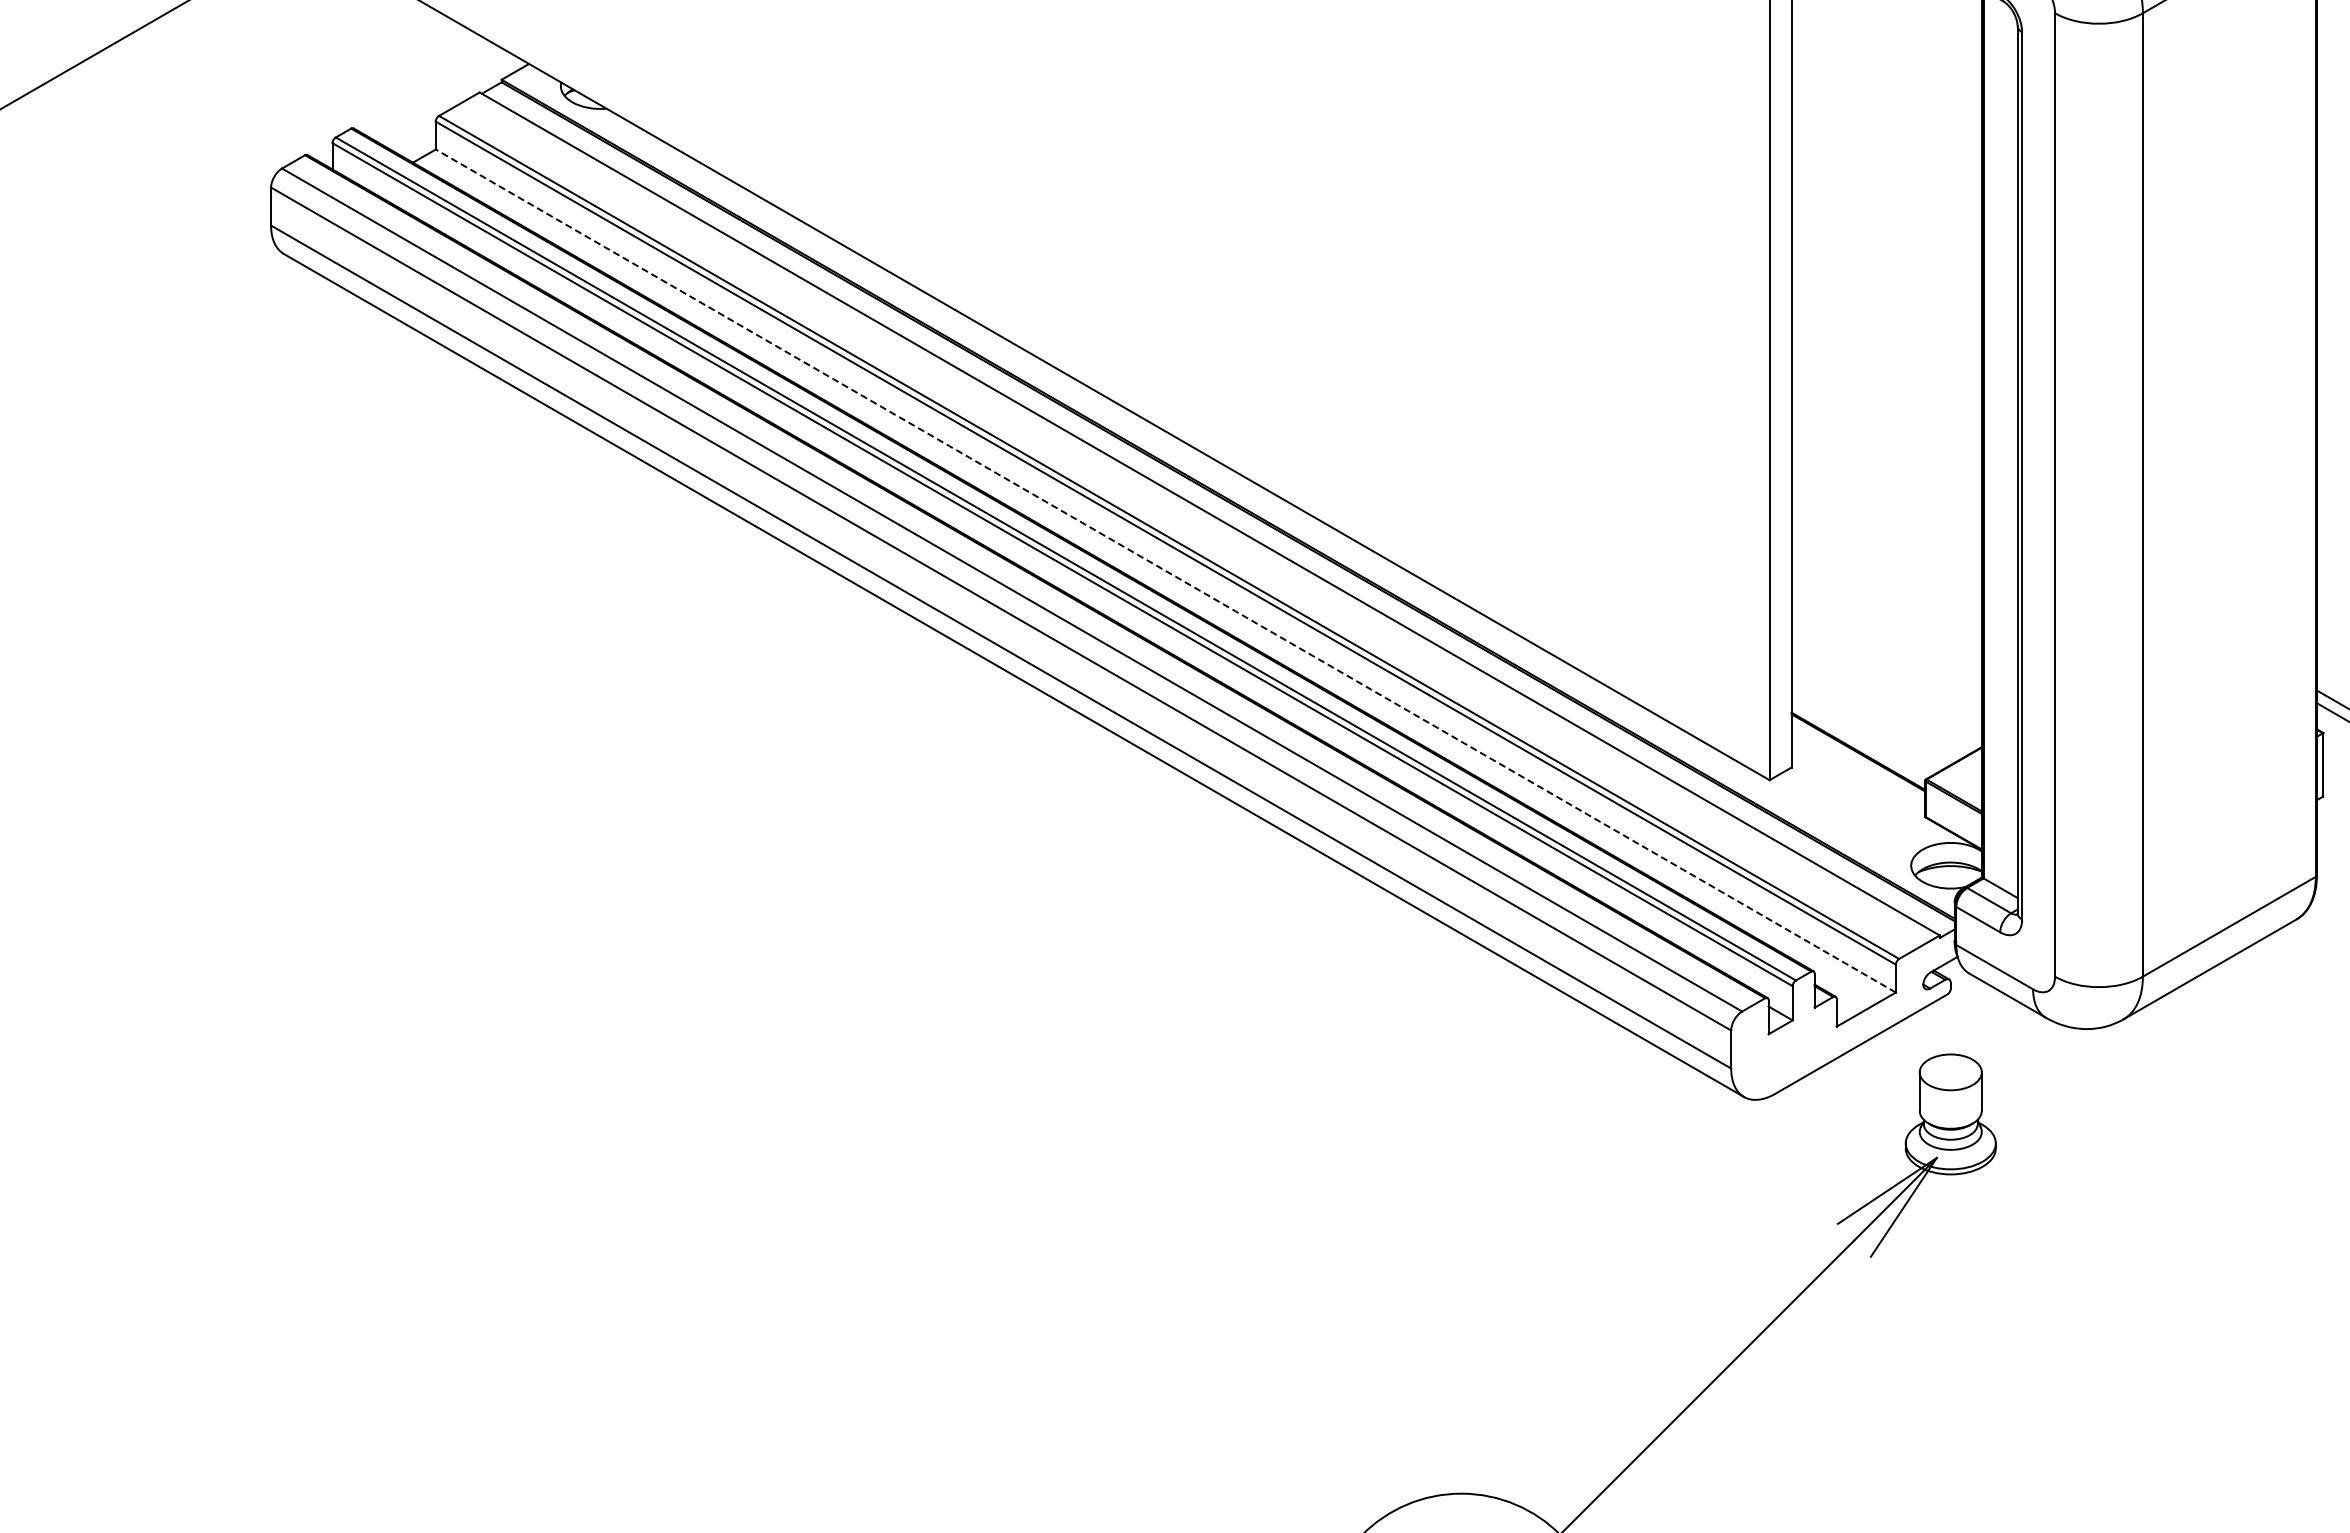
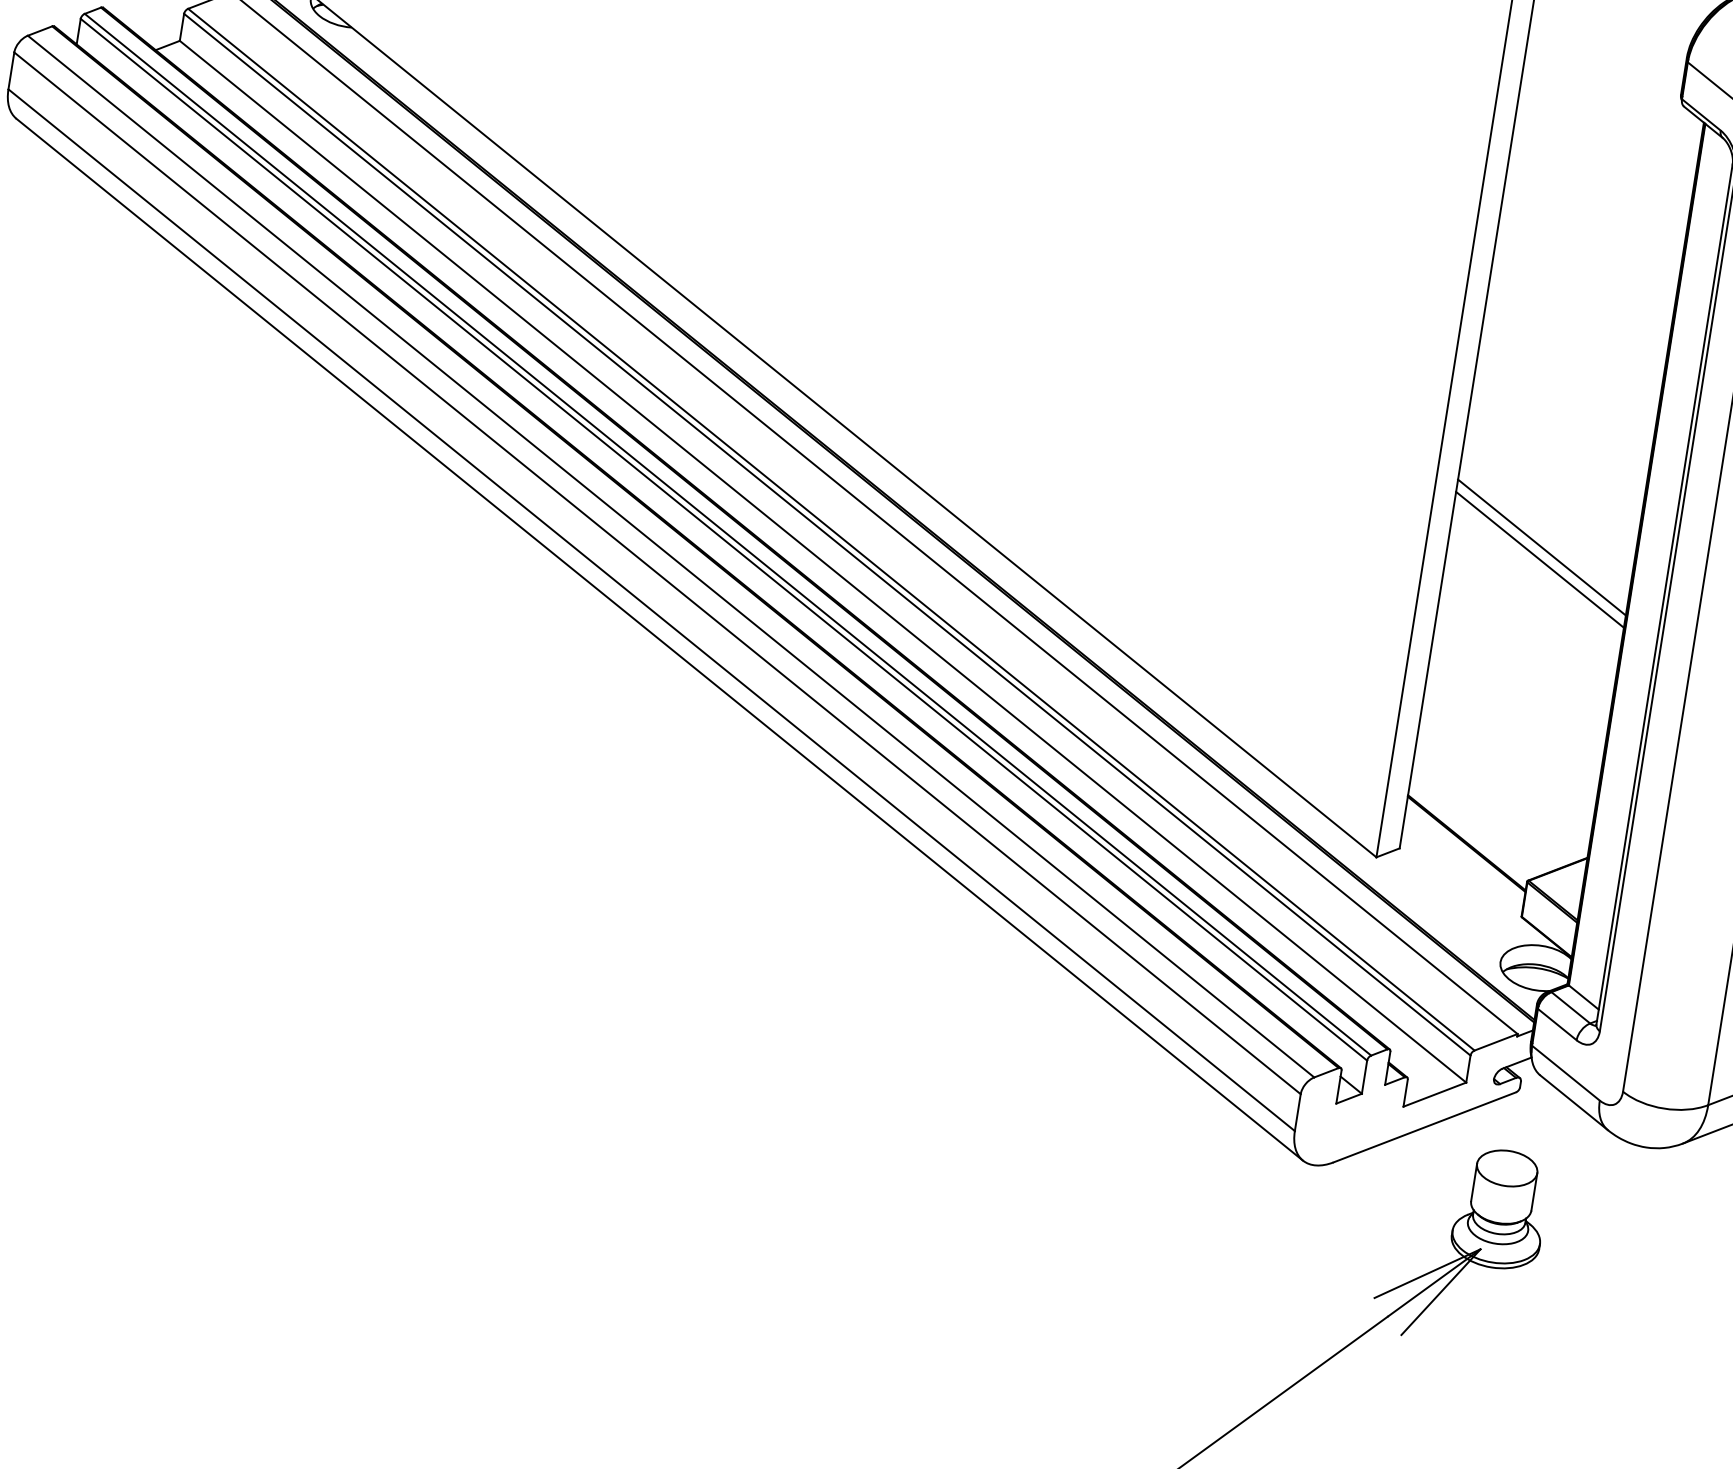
line: (1886, 442) -> (1541, 547), added
line: (1886, 454) -> (1539, 559), added
line: (1165, 571) -> (822, 562), dashed -> solid

